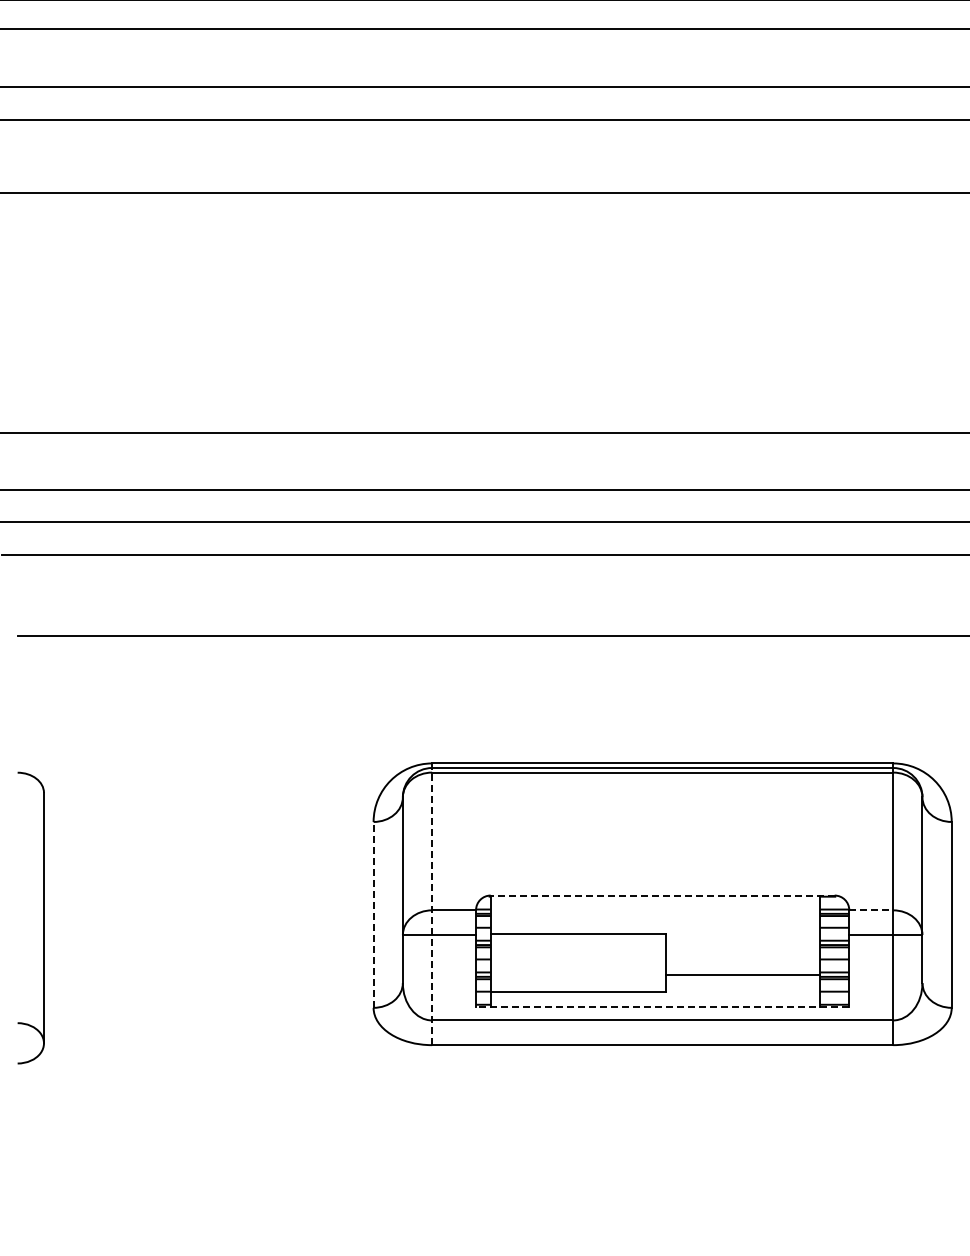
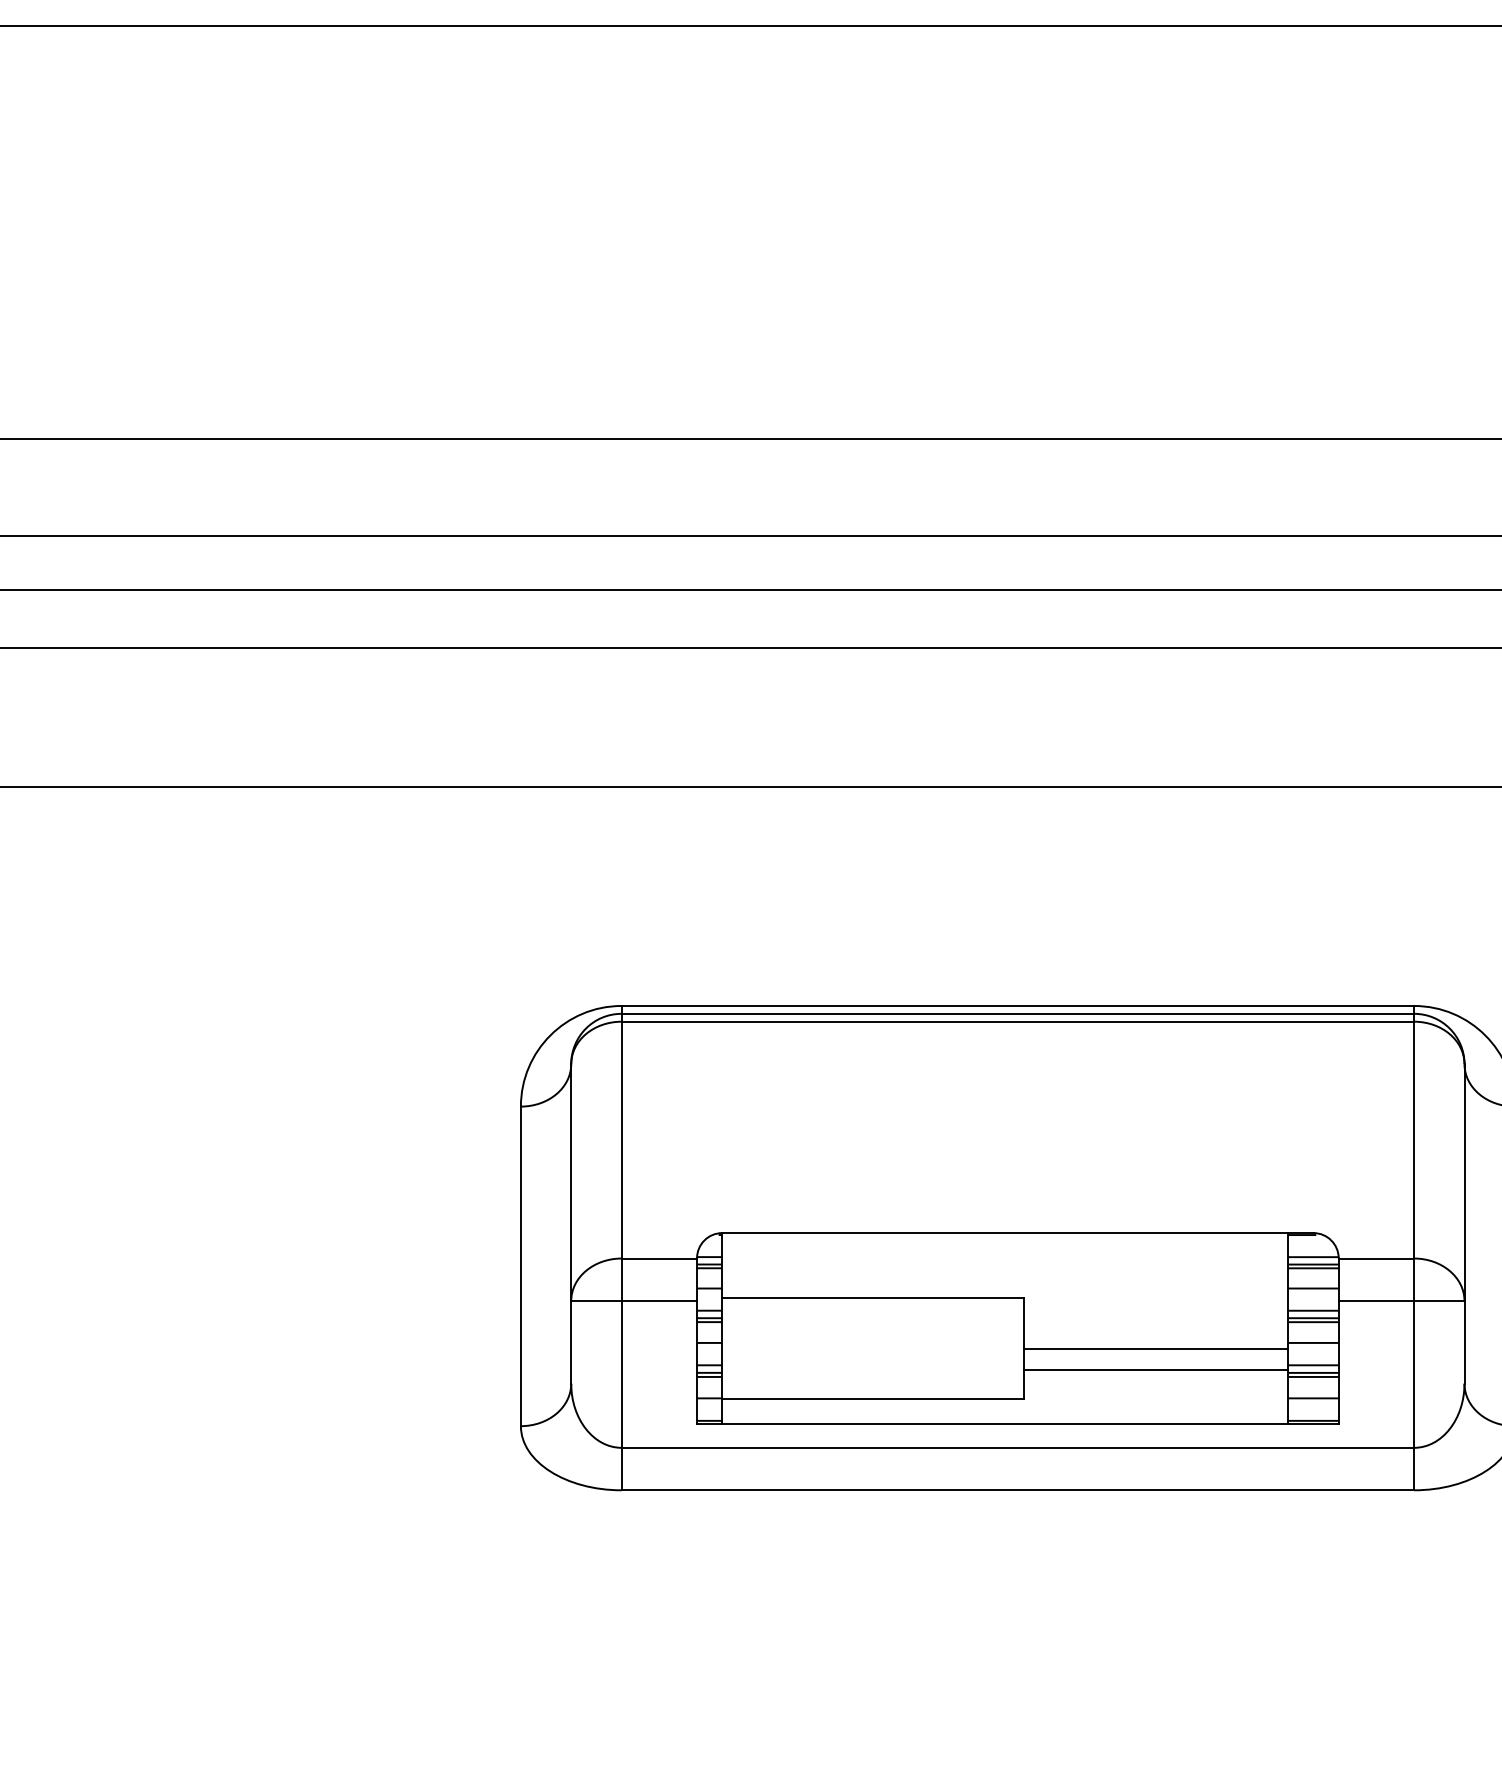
line: (662, 895) -> (1017, 1233), dashed -> solid
line: (432, 904) -> (622, 1248), dashed -> solid
line: (871, 910) -> (1376, 1258), dashed -> solid
line: (373, 914) -> (520, 1265), dashed -> solid
line: (743, 962) -> (1156, 1348), added
line: (662, 1006) -> (1017, 1423), dashed -> solid

